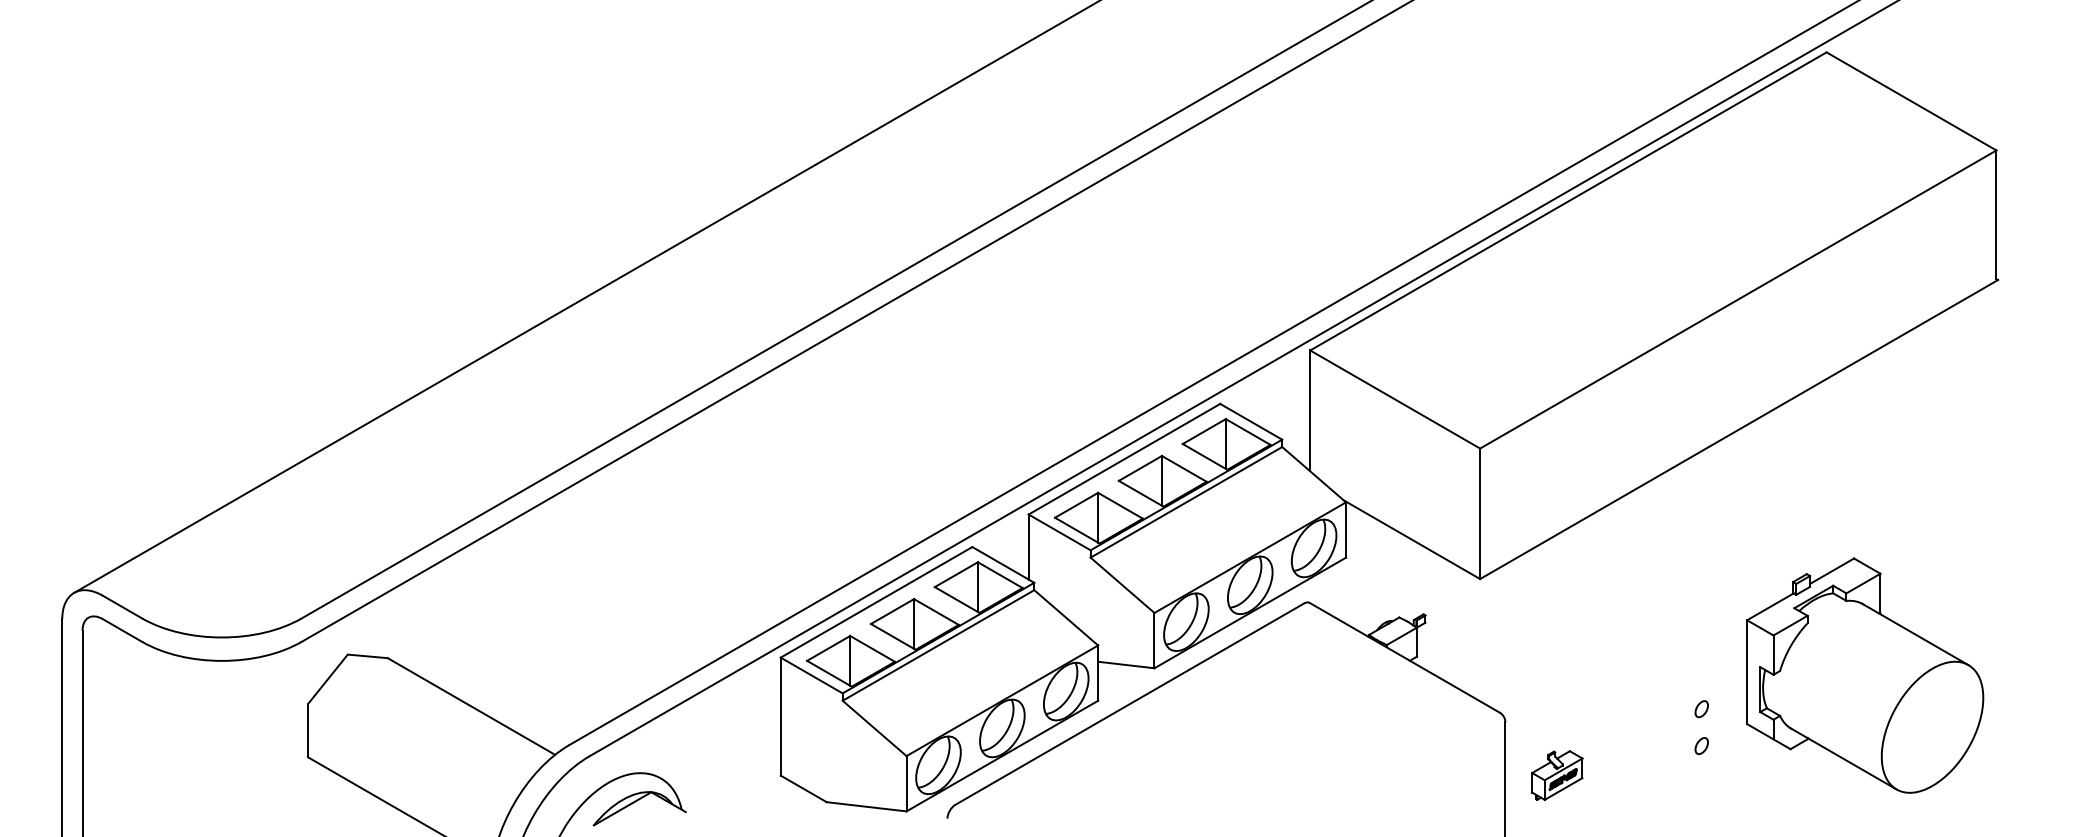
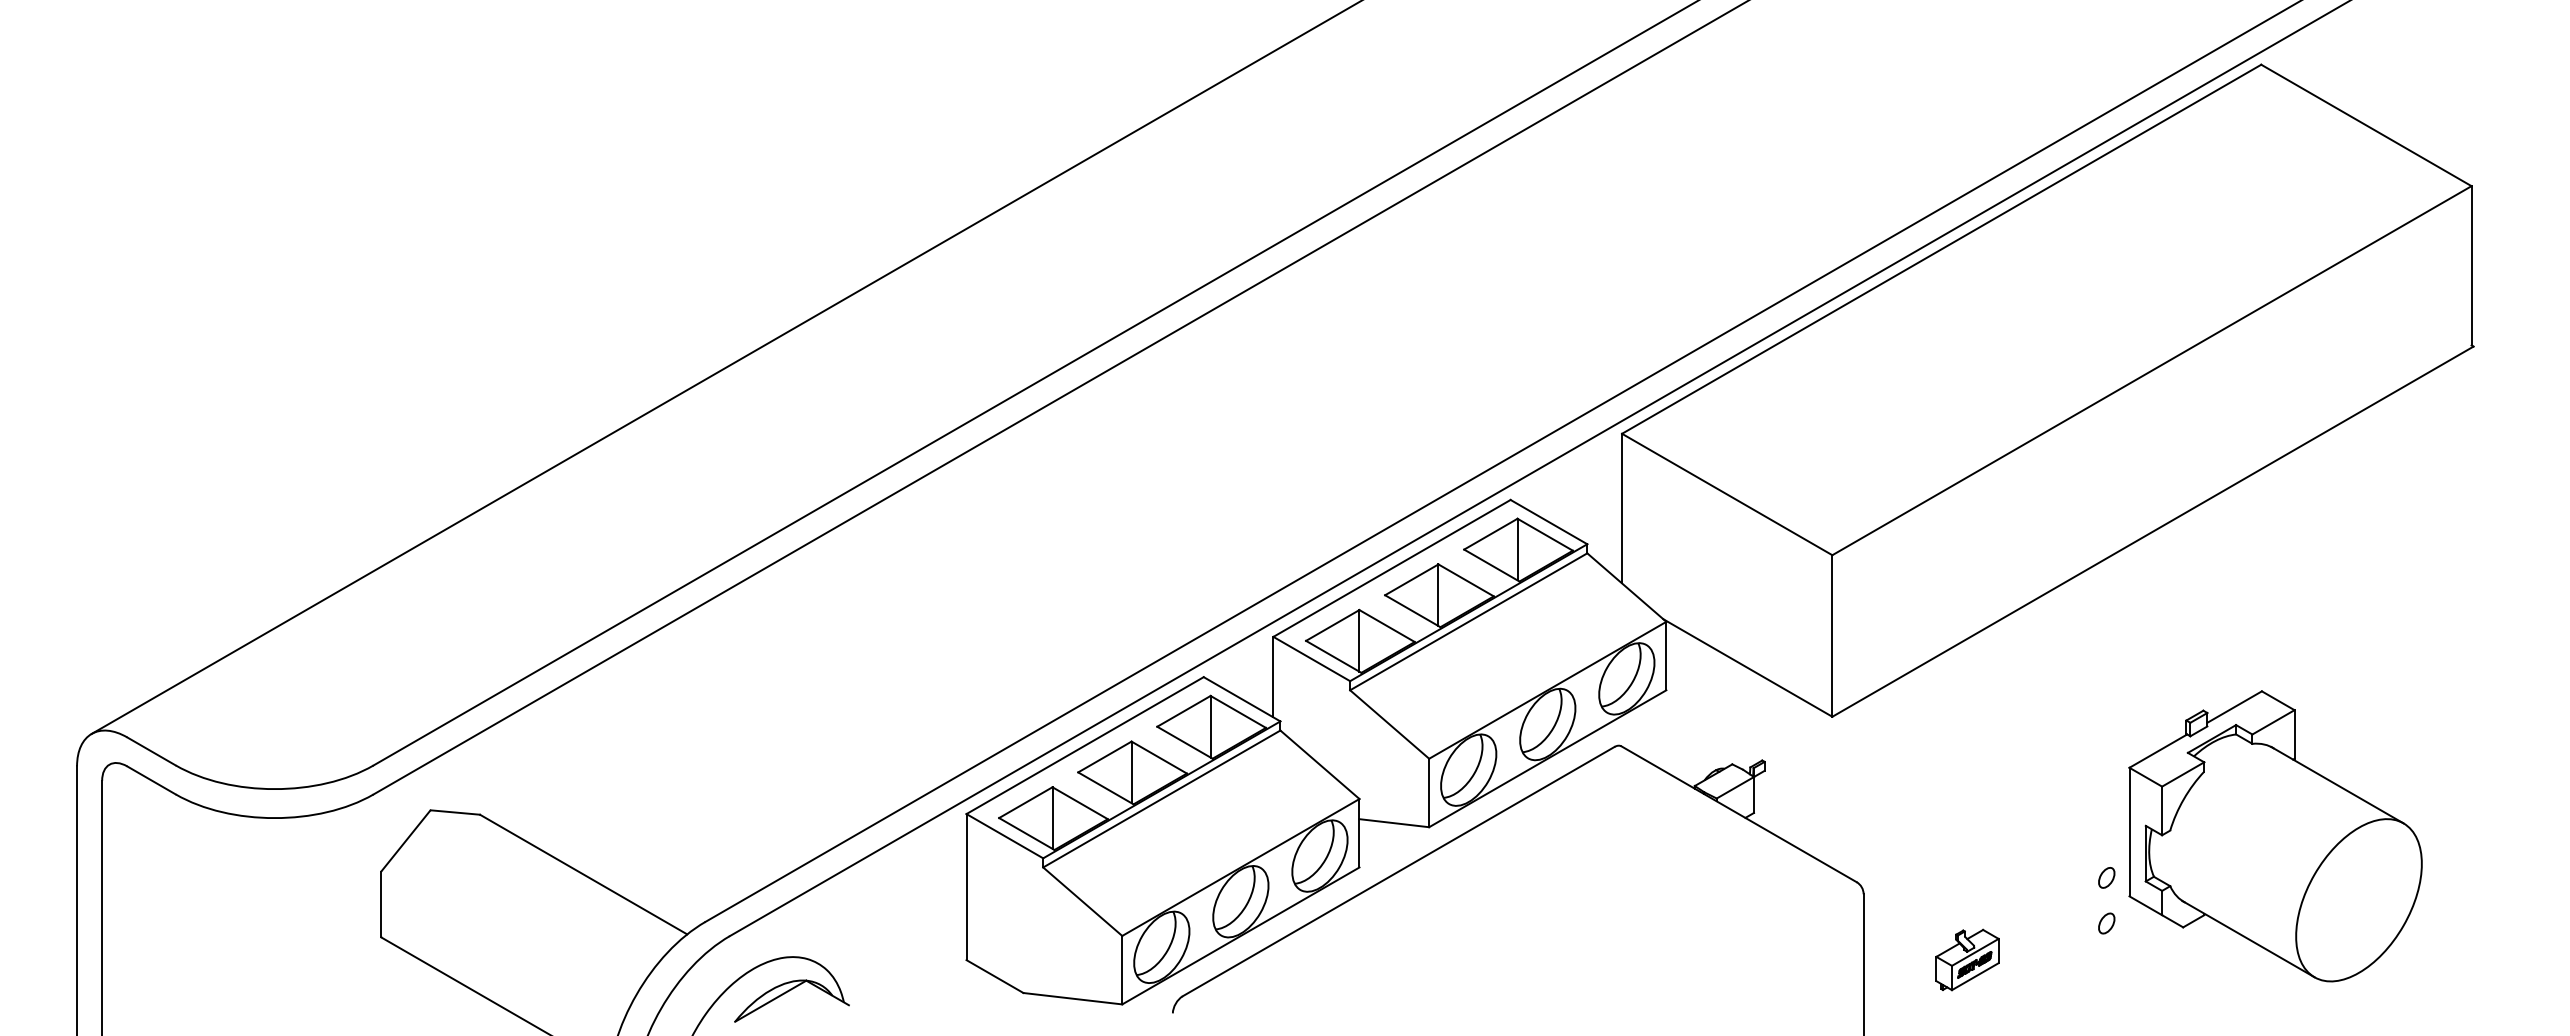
part: (1865, 675) -> (2276, 836), moved
part: (1557, 775) -> (1967, 959), moved

